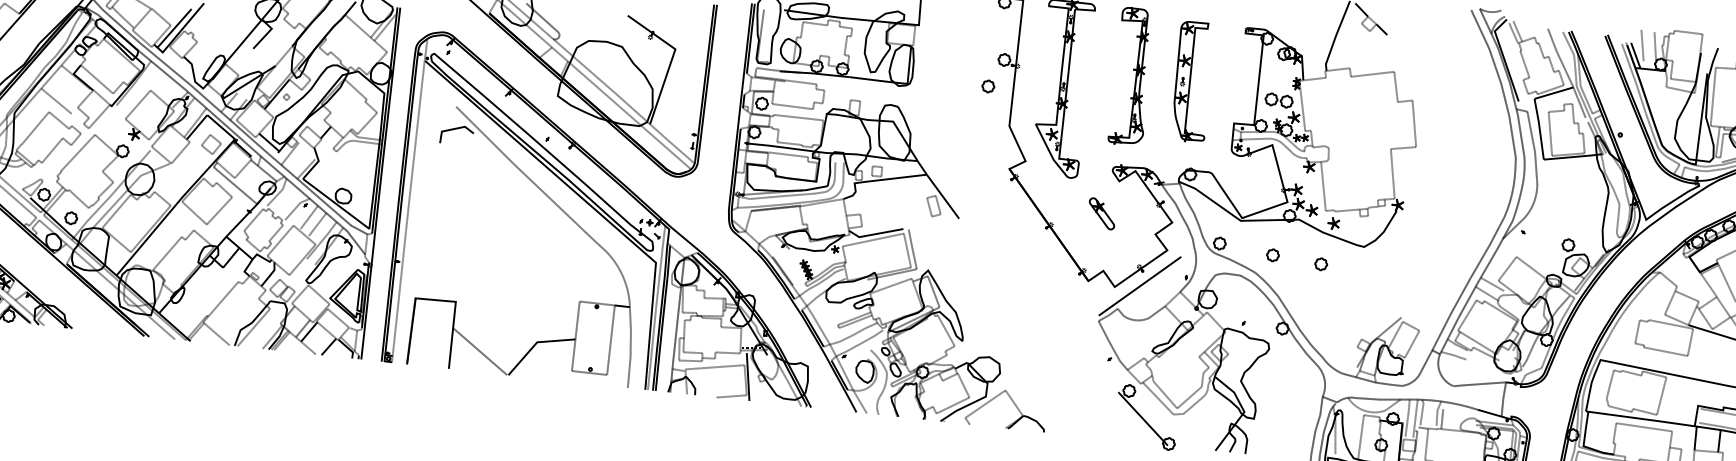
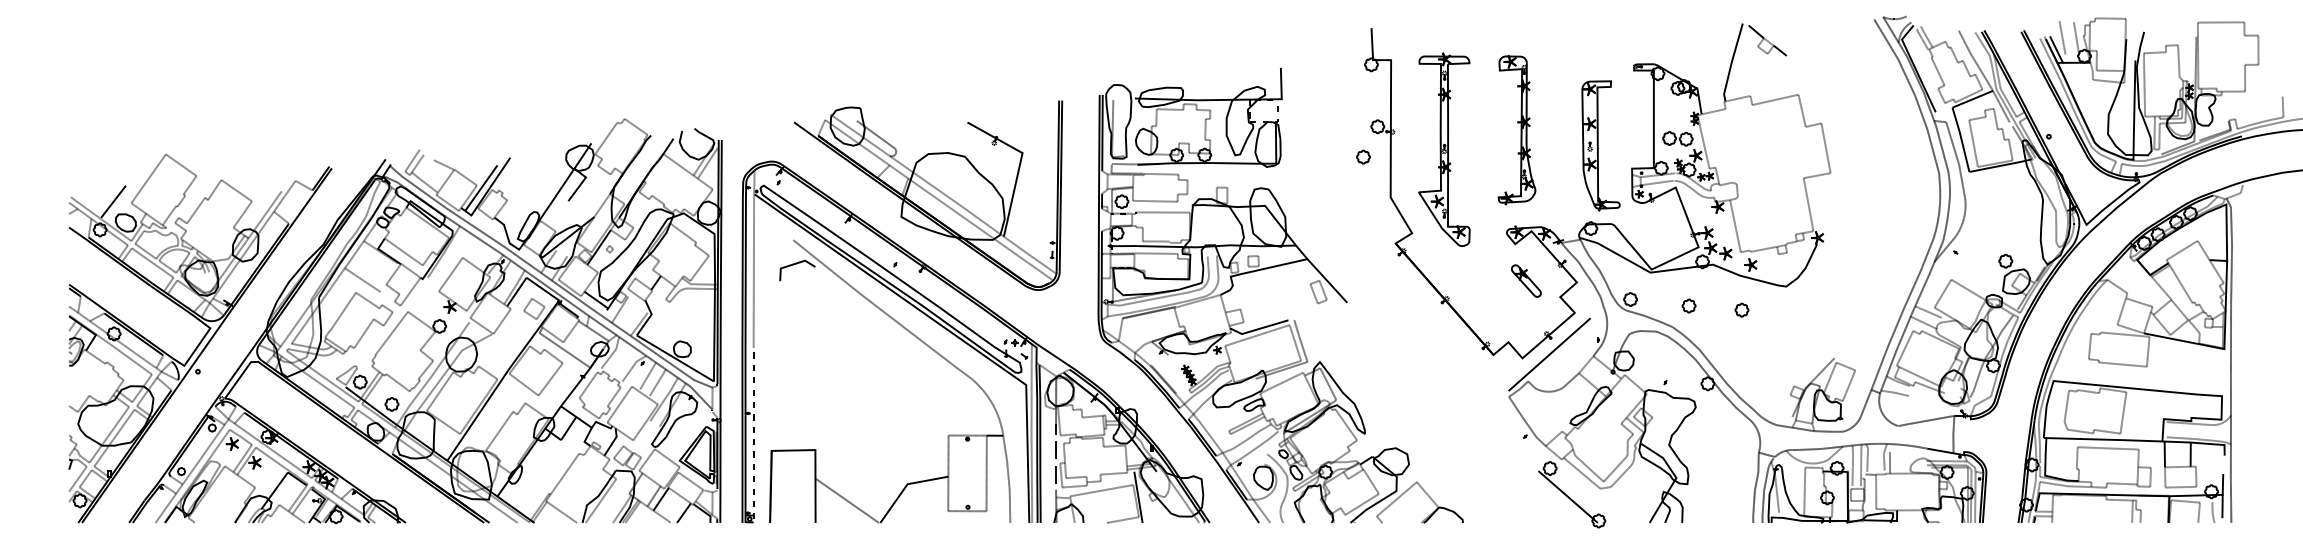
part: (1192, 81) -> (1600, 145), moved
part: (1102, 213) -> (1526, 280), moved

